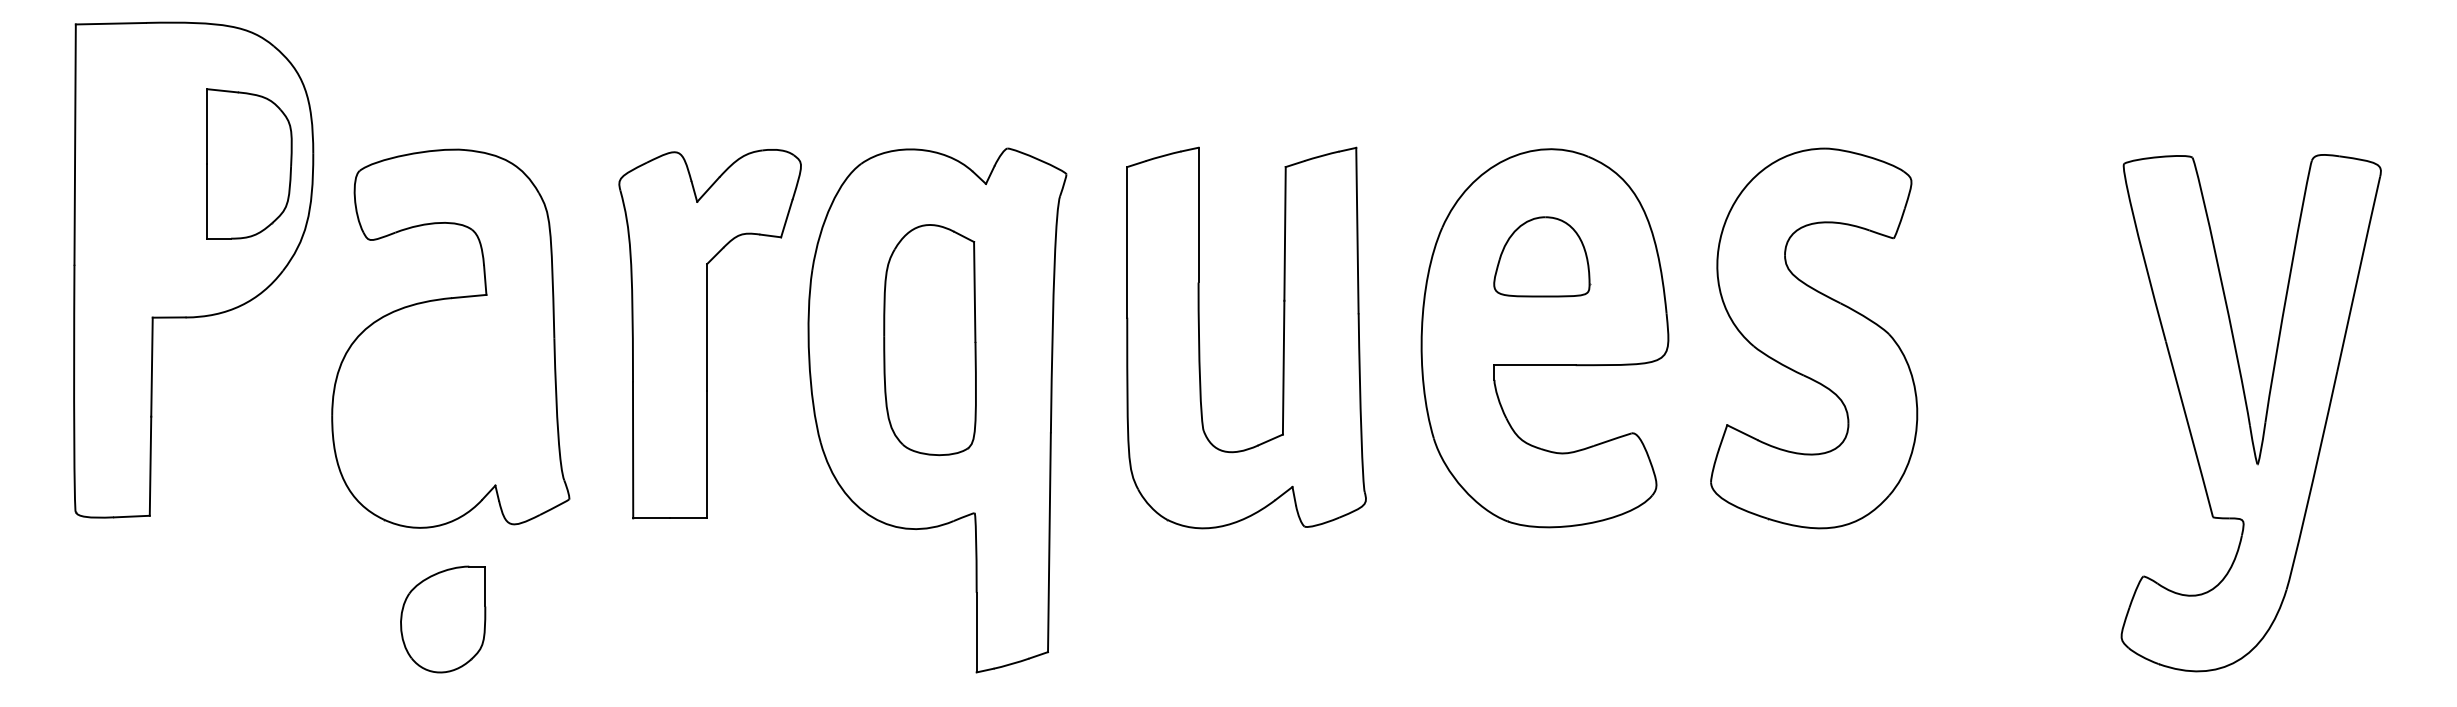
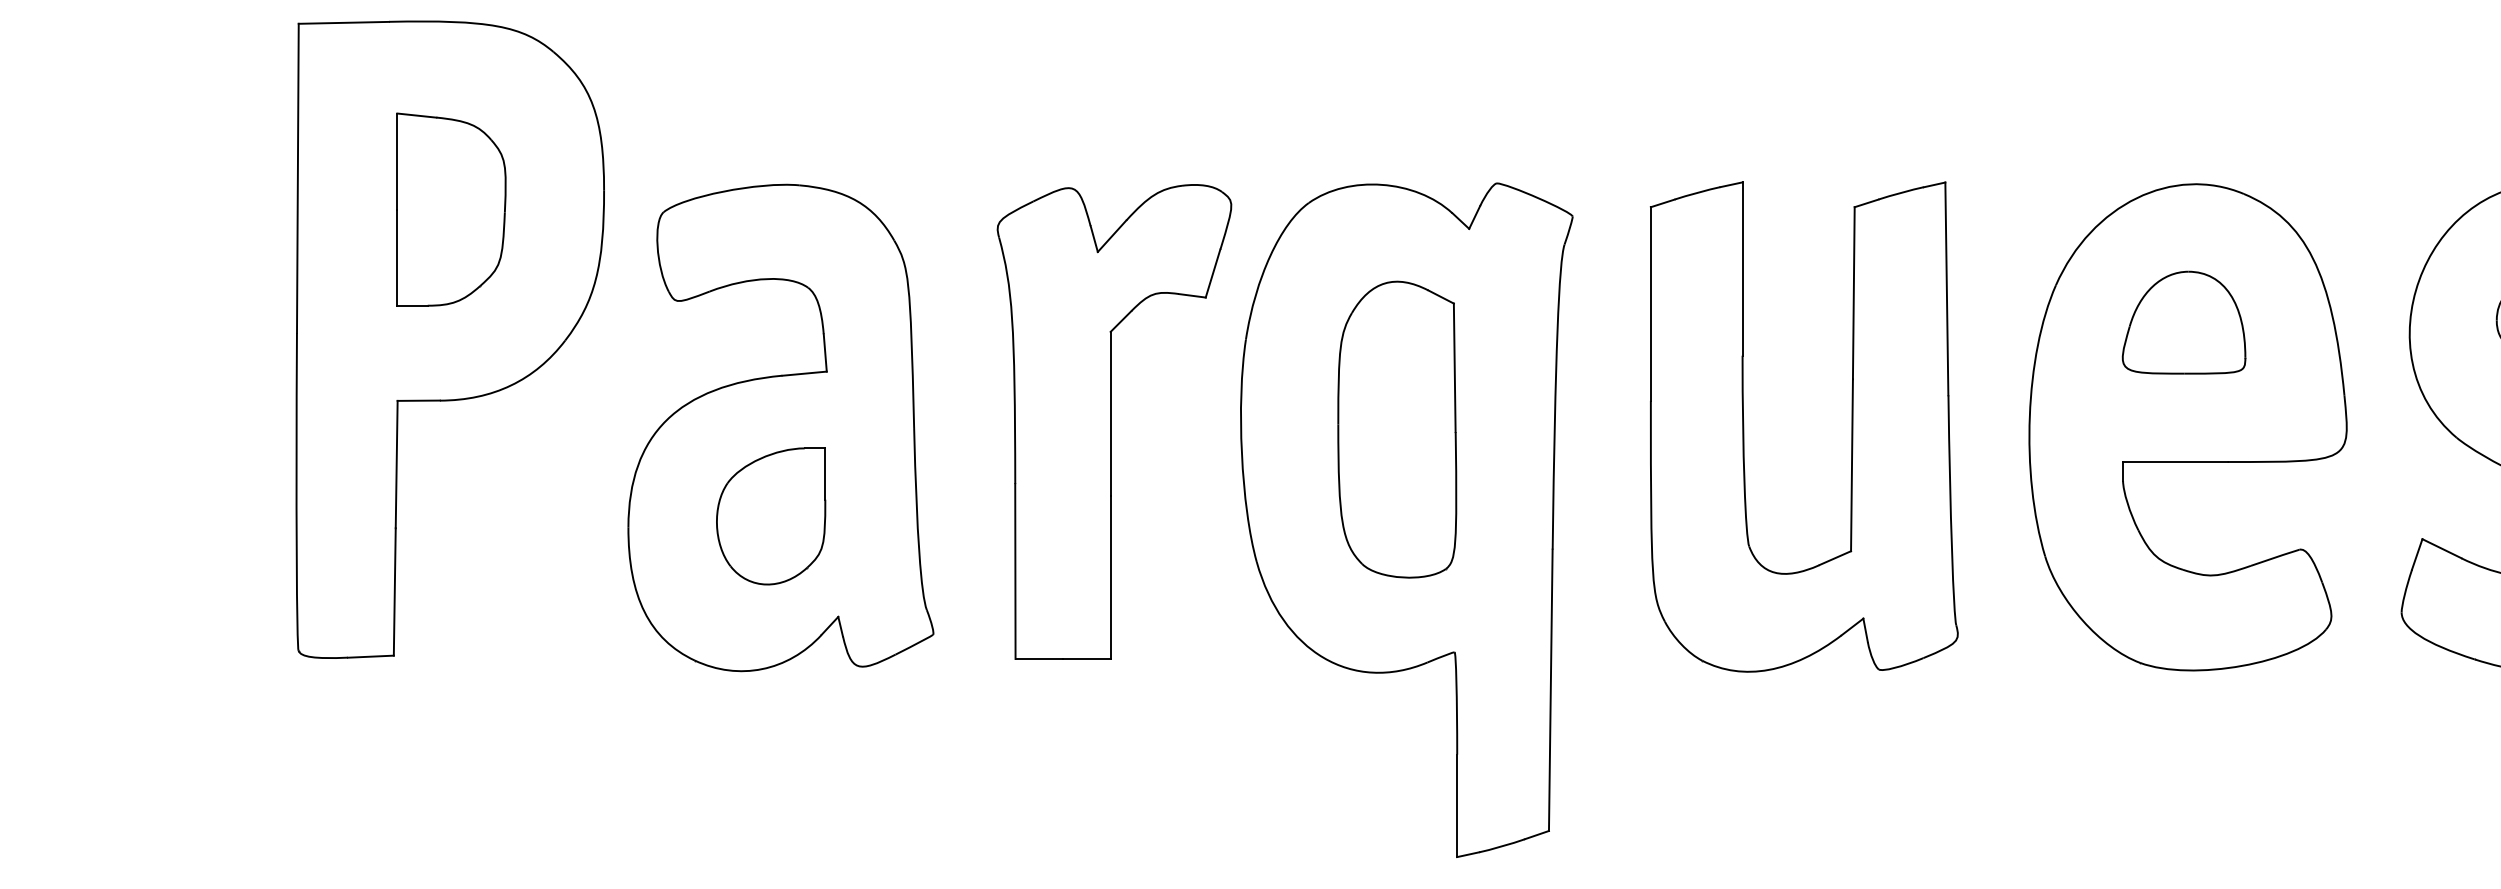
part: (249, 163) -> (451, 209), moved
part: (443, 619) -> (771, 516), moved

